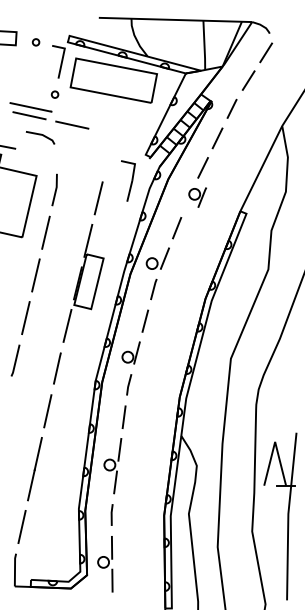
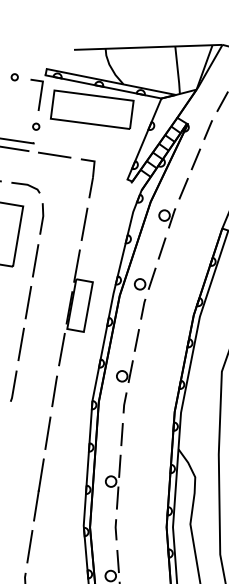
line: (40, 135) -> (25, 185), moved
part: (128, 180) -> (89, 177), moved
part: (197, 197) -> (167, 218), moved

